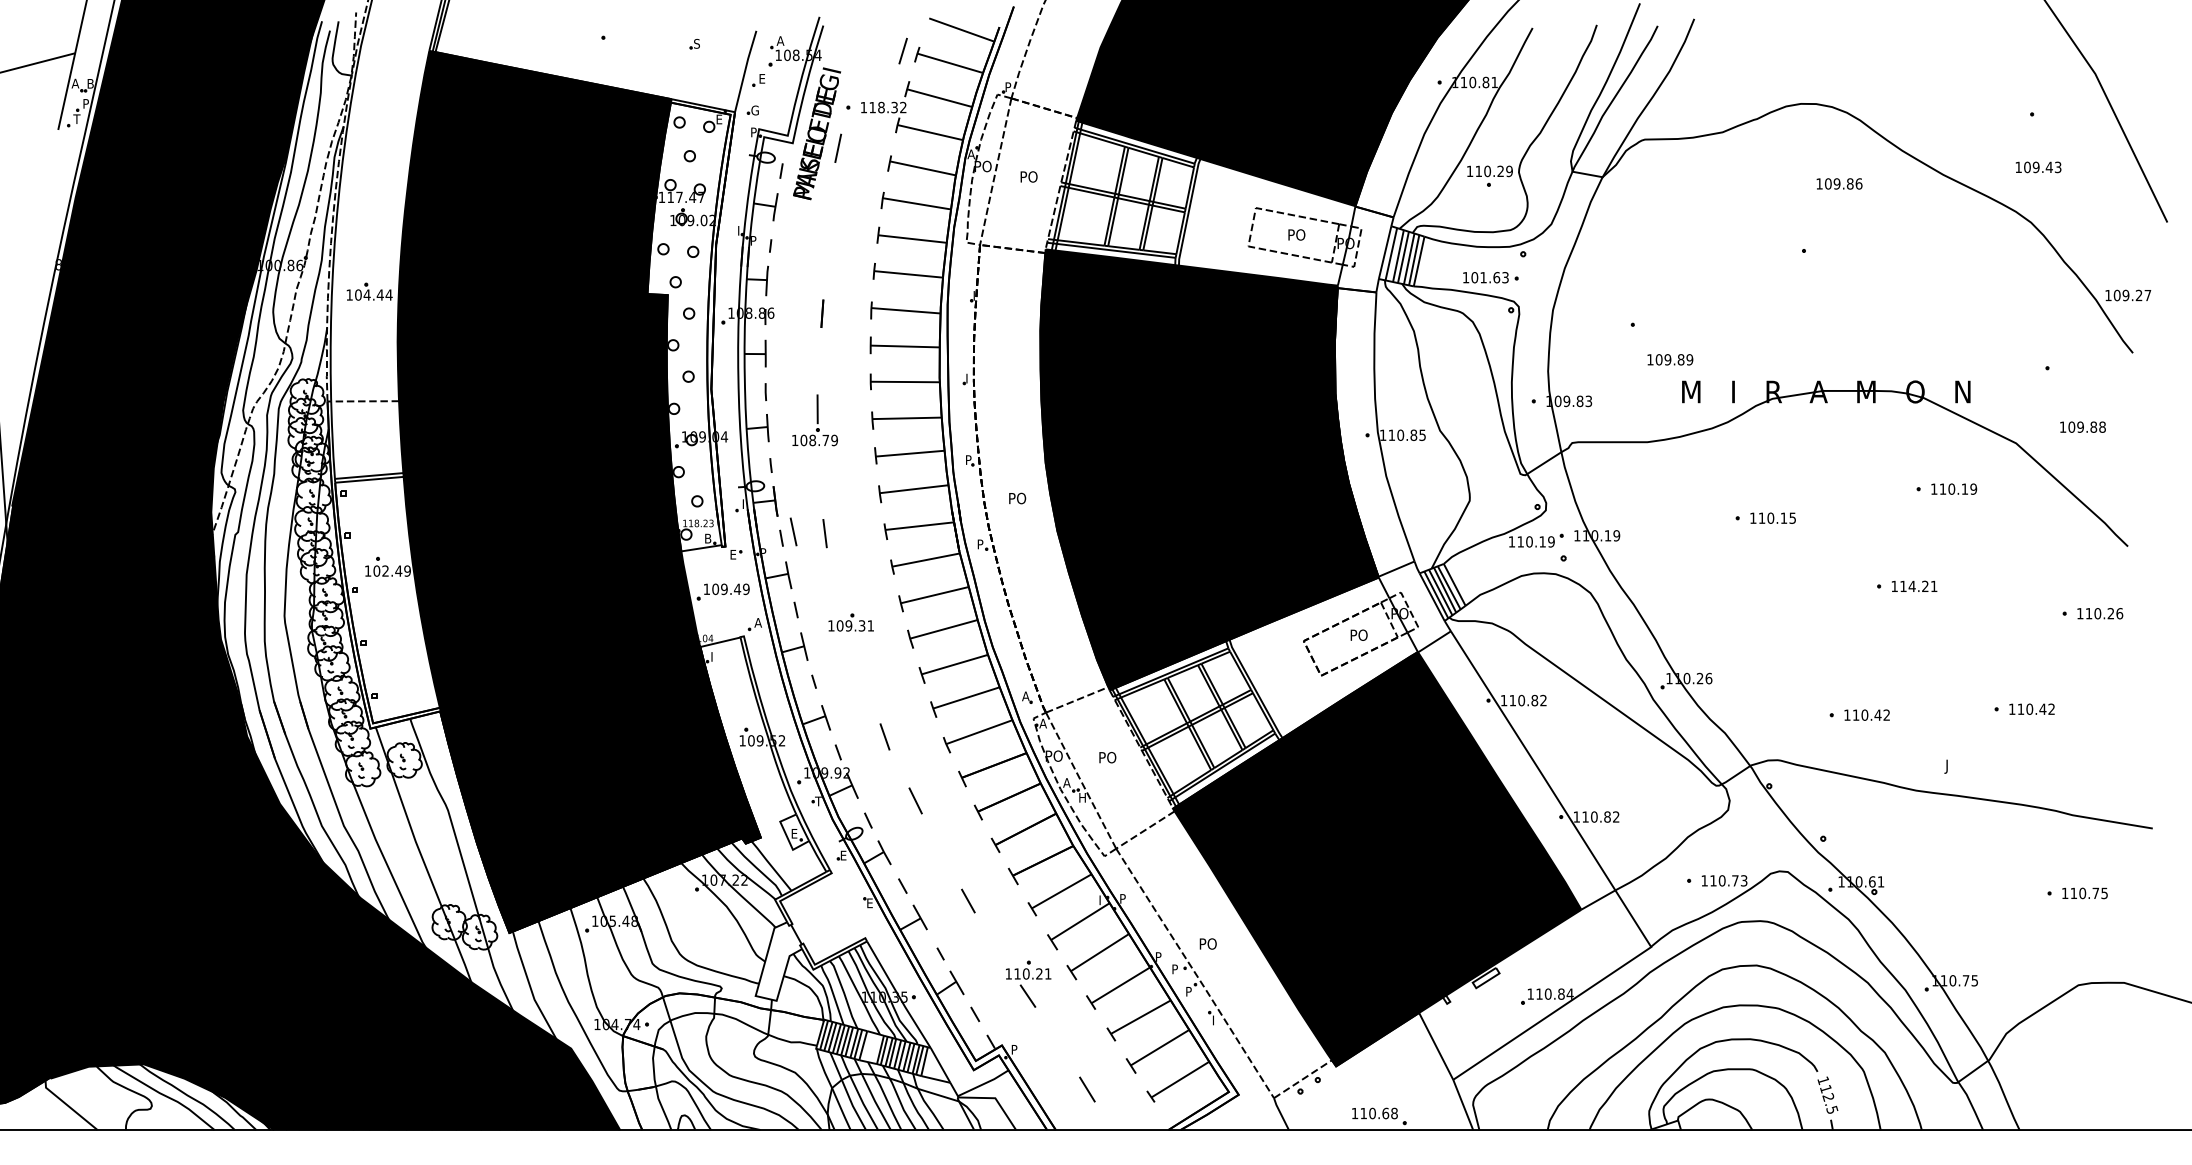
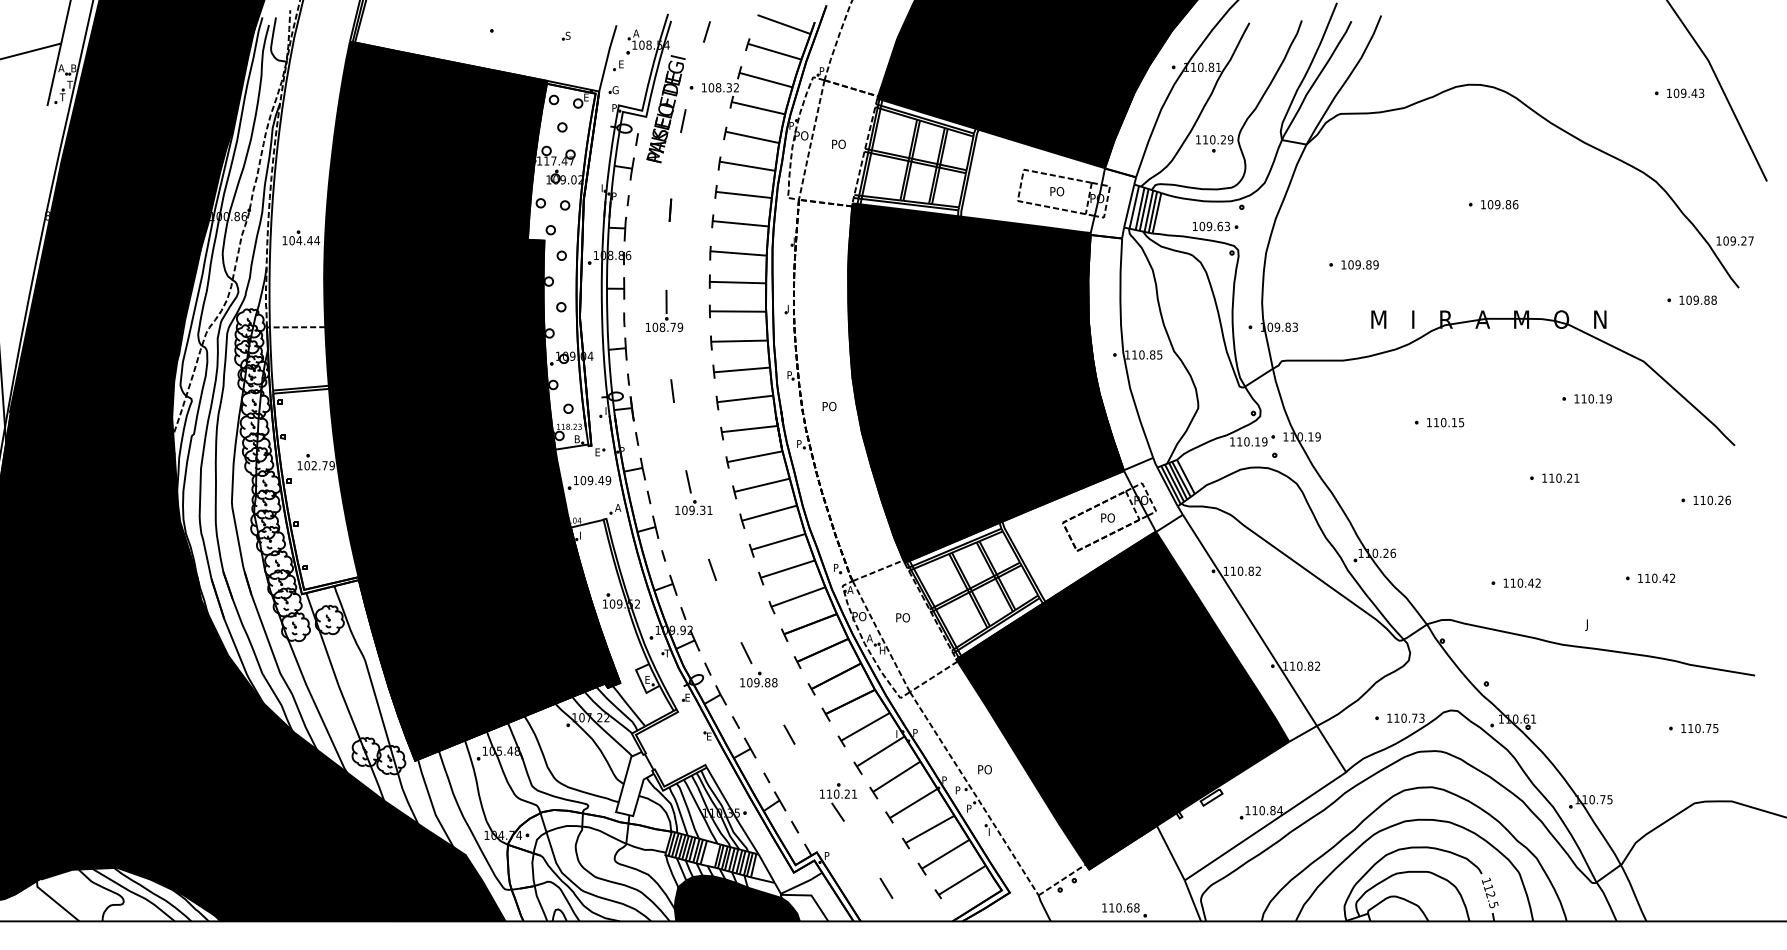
line: (902, 50) -> (706, 31), moved
text: (85, 103) -> (69, 84), P -> T
text: (872, 107) -> (711, 87), 118.32 -> 108.32
text: (970, 154) -> (791, 126), A -> P
text: (2038, 167) -> (1685, 93), moved
text: (1839, 183) -> (1499, 204), moved
text: (1483, 277) -> (1209, 226), 101.63 -> 109.63
line: (822, 313) -> (670, 210), moved
text: (1670, 359) -> (1360, 264), moved
part: (814, 420) -> (663, 311), moved
text: (2082, 426) -> (1697, 299), moved
line: (793, 531) -> (688, 481), moved
line: (824, 533) -> (672, 391), moved
text: (398, 570) -> (324, 465), 102.49 -> 102.79
text: (1911, 586) -> (1558, 478), 114.21 -> 110.21
text: (1025, 696) -> (836, 567), A -> P
line: (884, 736) -> (712, 569), moved
part: (930, 833) -> (758, 679), added
fill: (904, 1101) -> (737, 898), added

